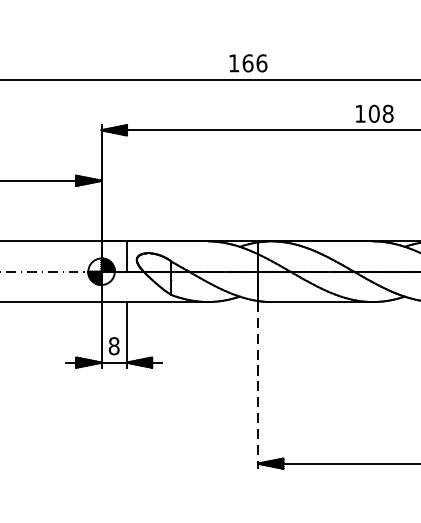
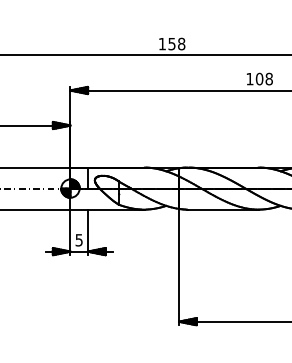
text: (254, 62) -> (176, 43), 166 -> 158
text: (113, 346) -> (78, 240), 8 -> 5
line: (258, 385) -> (179, 267), dashed -> solid

